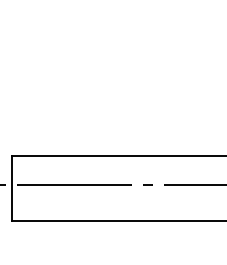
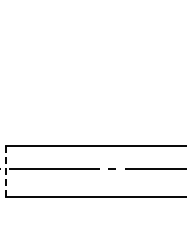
line: (12, 188) -> (5, 171), solid -> dashed

